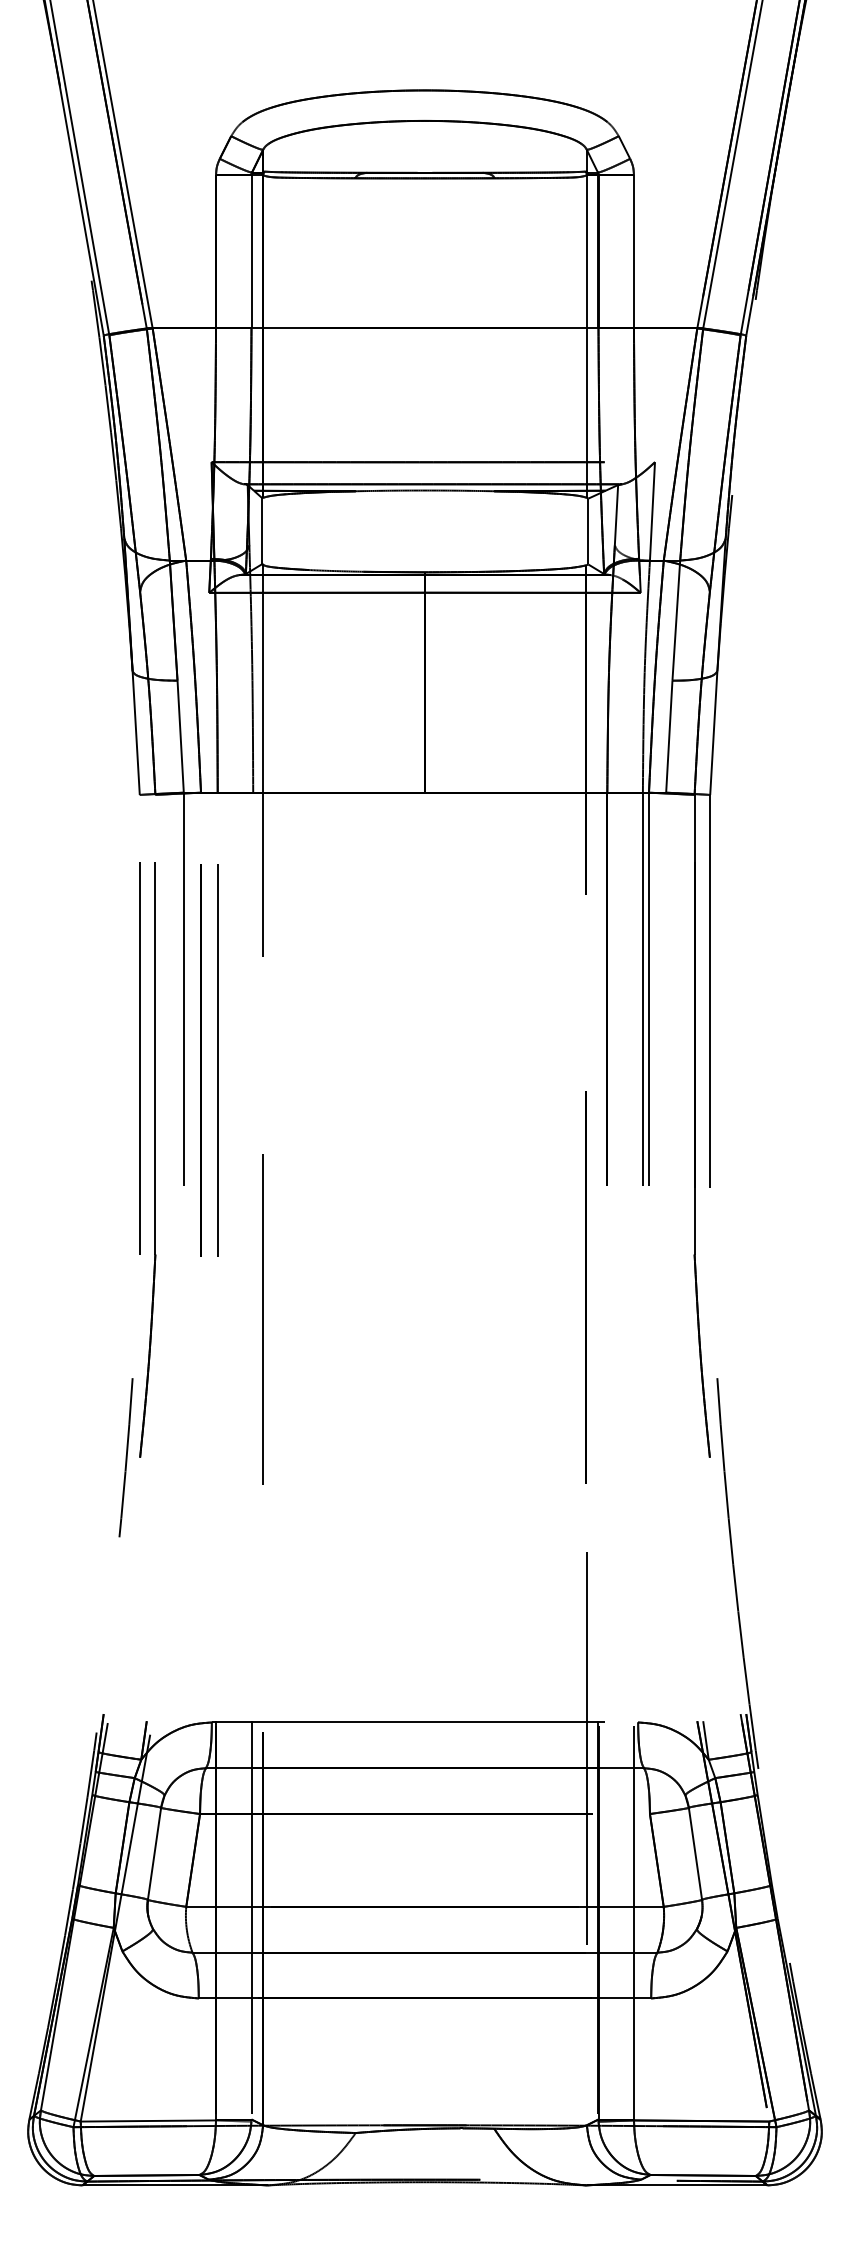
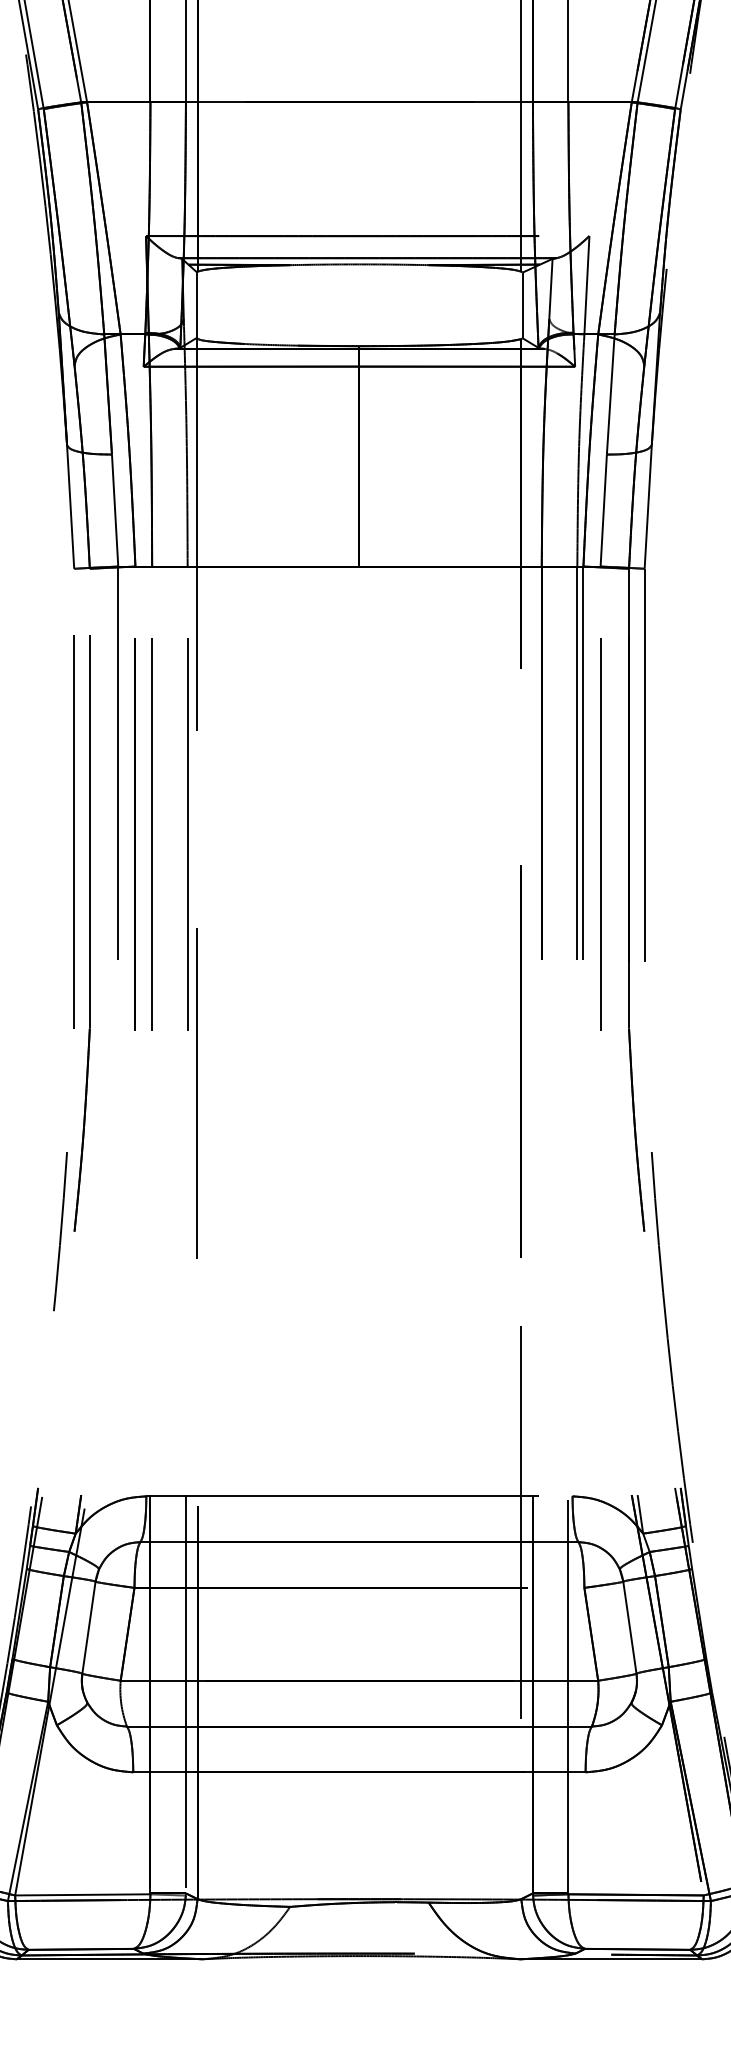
line: (252, 1060) -> (186, 834), added
line: (665, 1060) -> (599, 834), added

